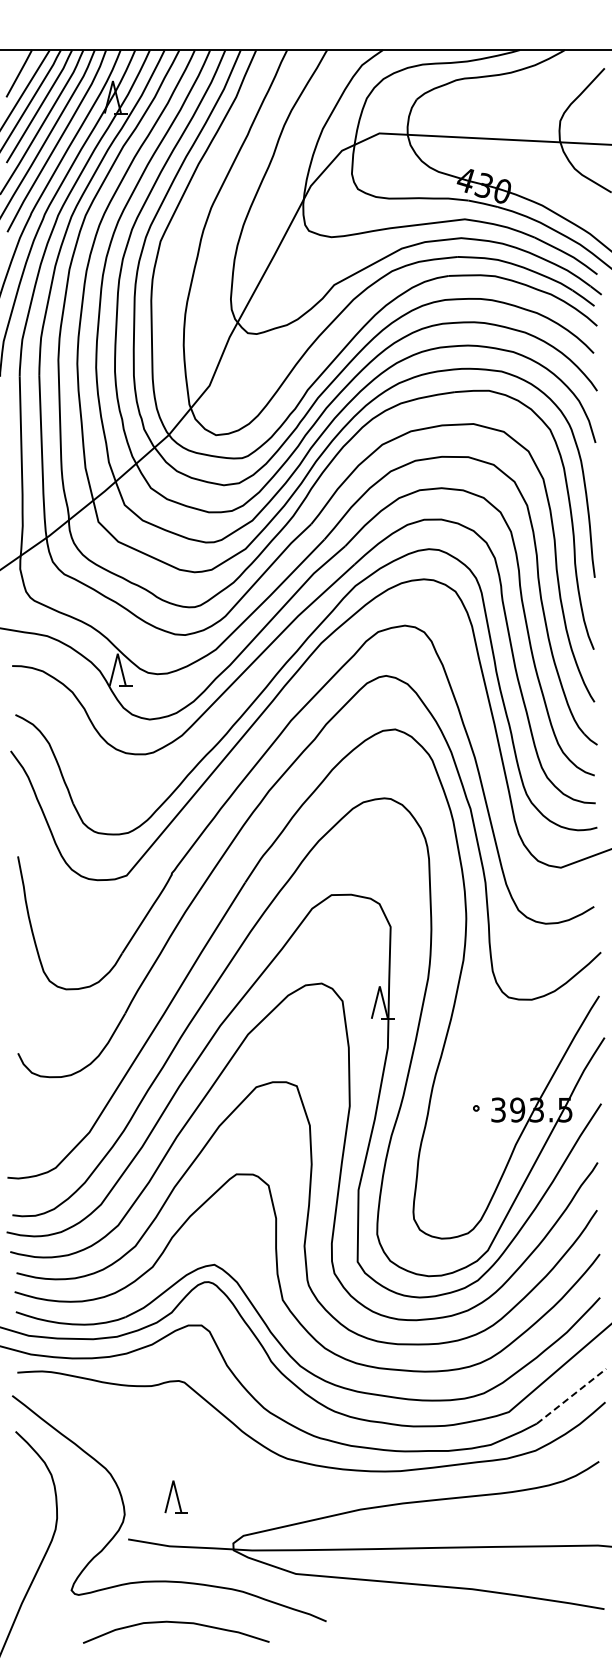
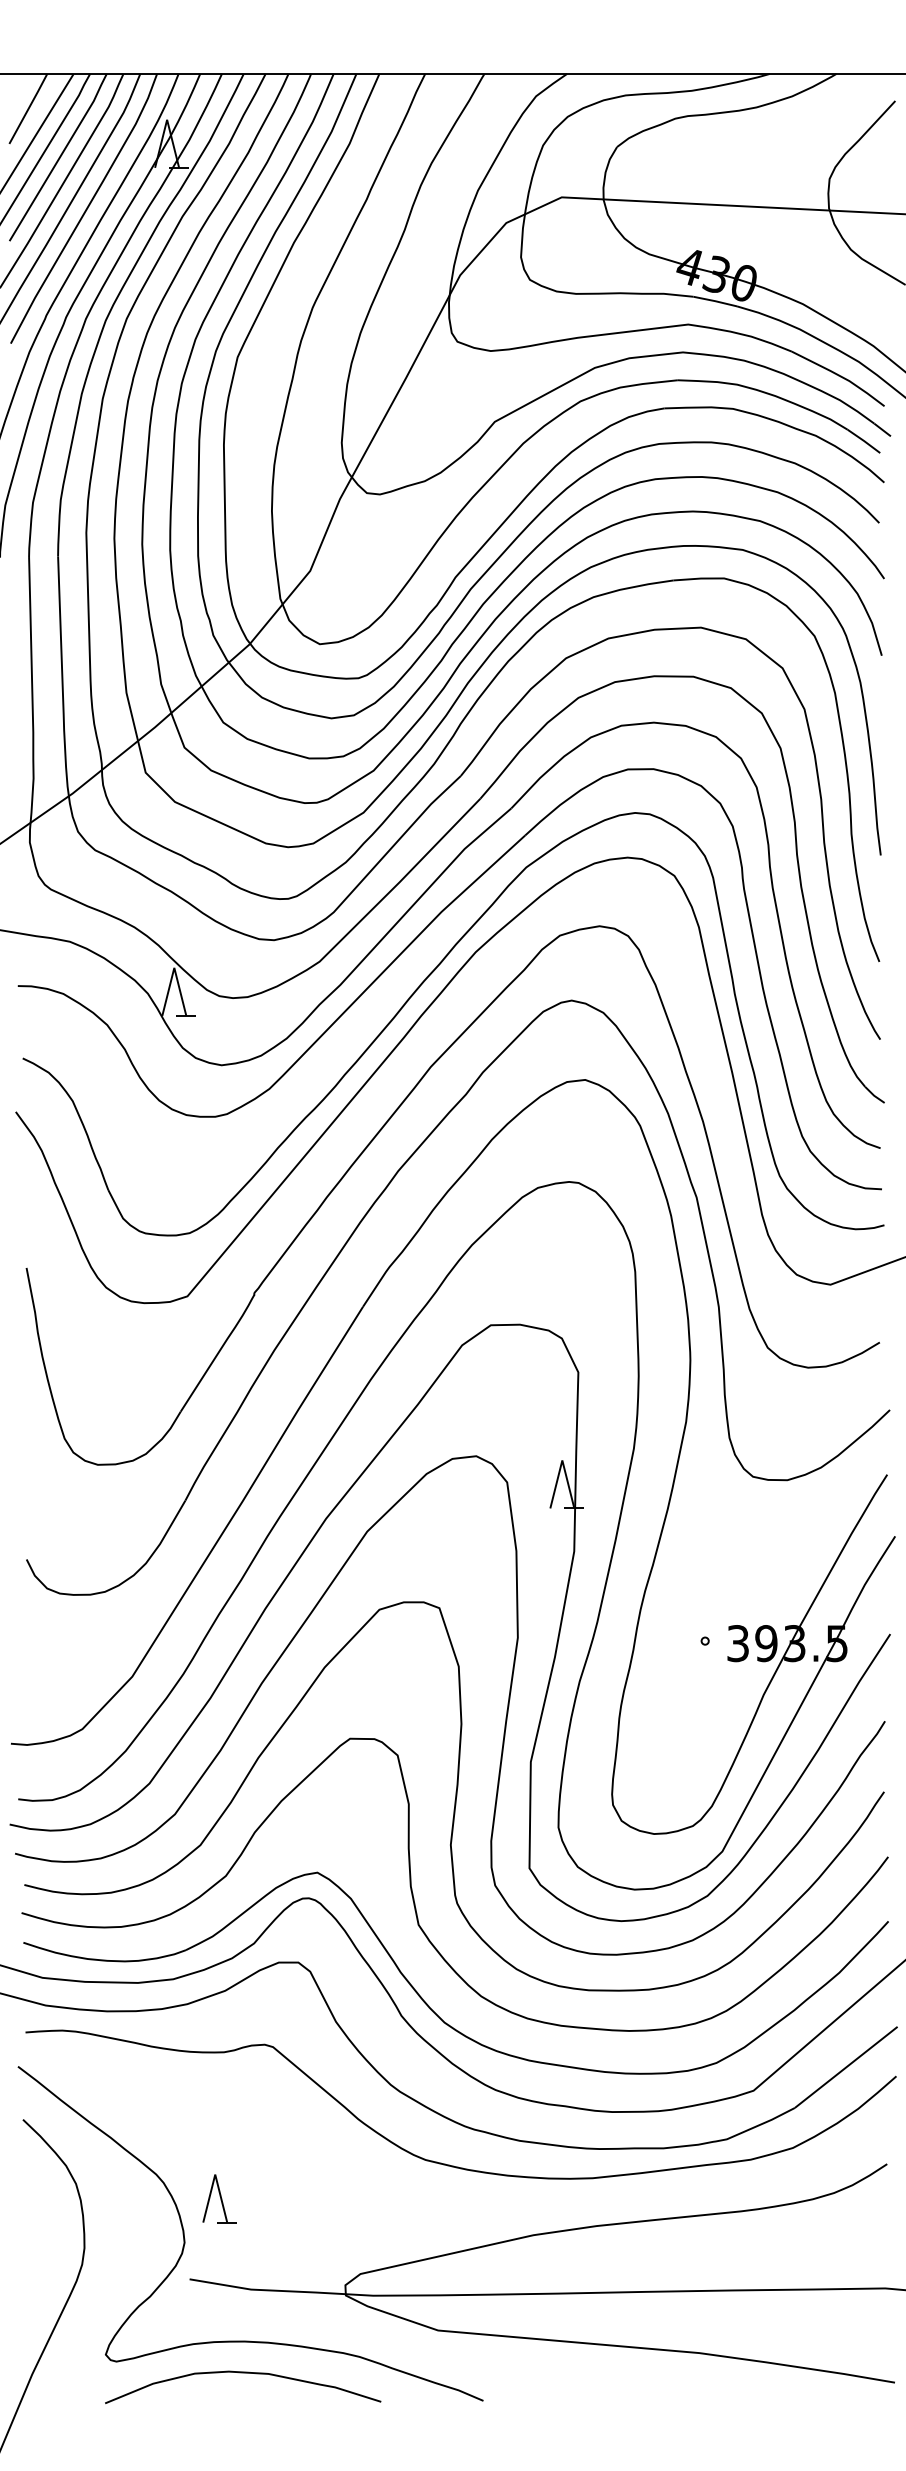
line: (571, 1396) -> (846, 2067), dashed -> solid
part: (175, 1496) -> (218, 2198), moved
curve: (176, 1623) -> (243, 2374), moved

